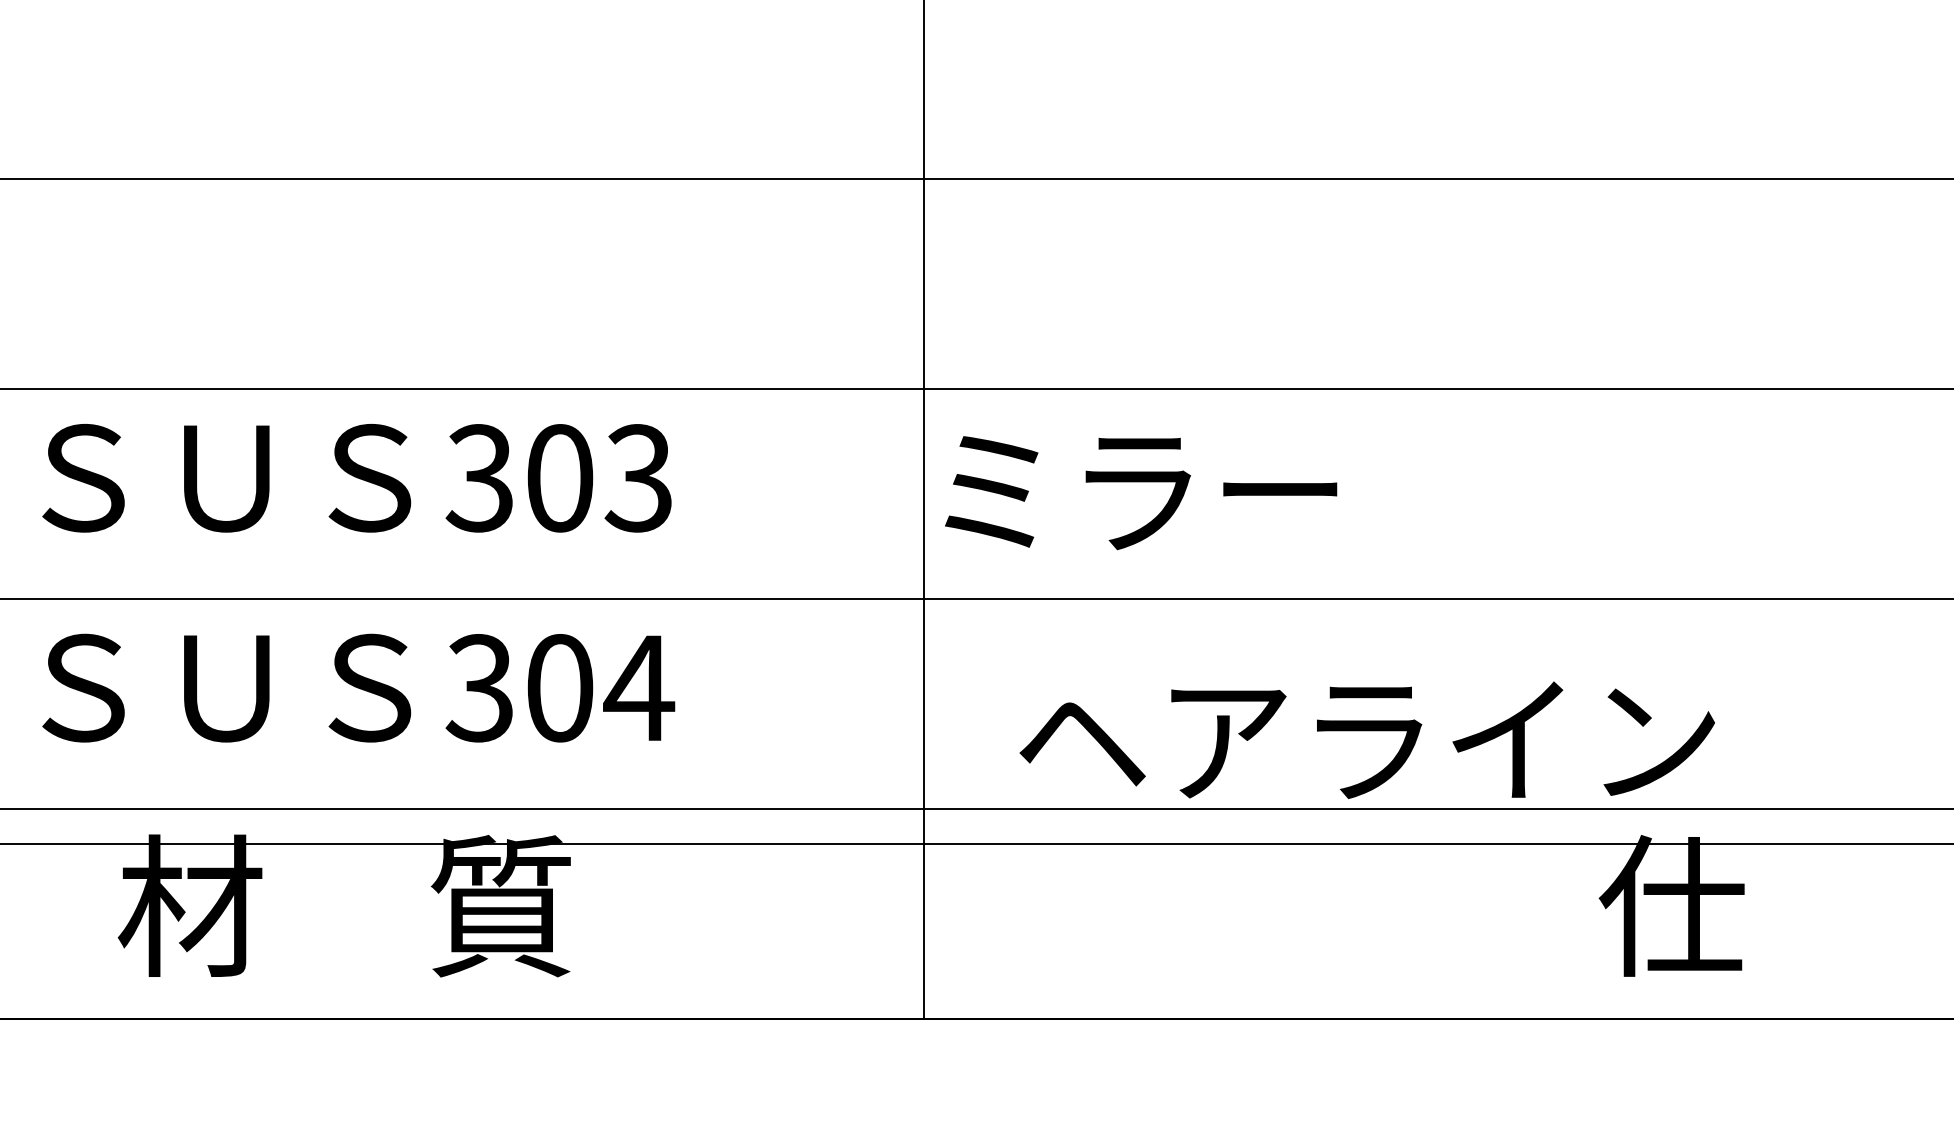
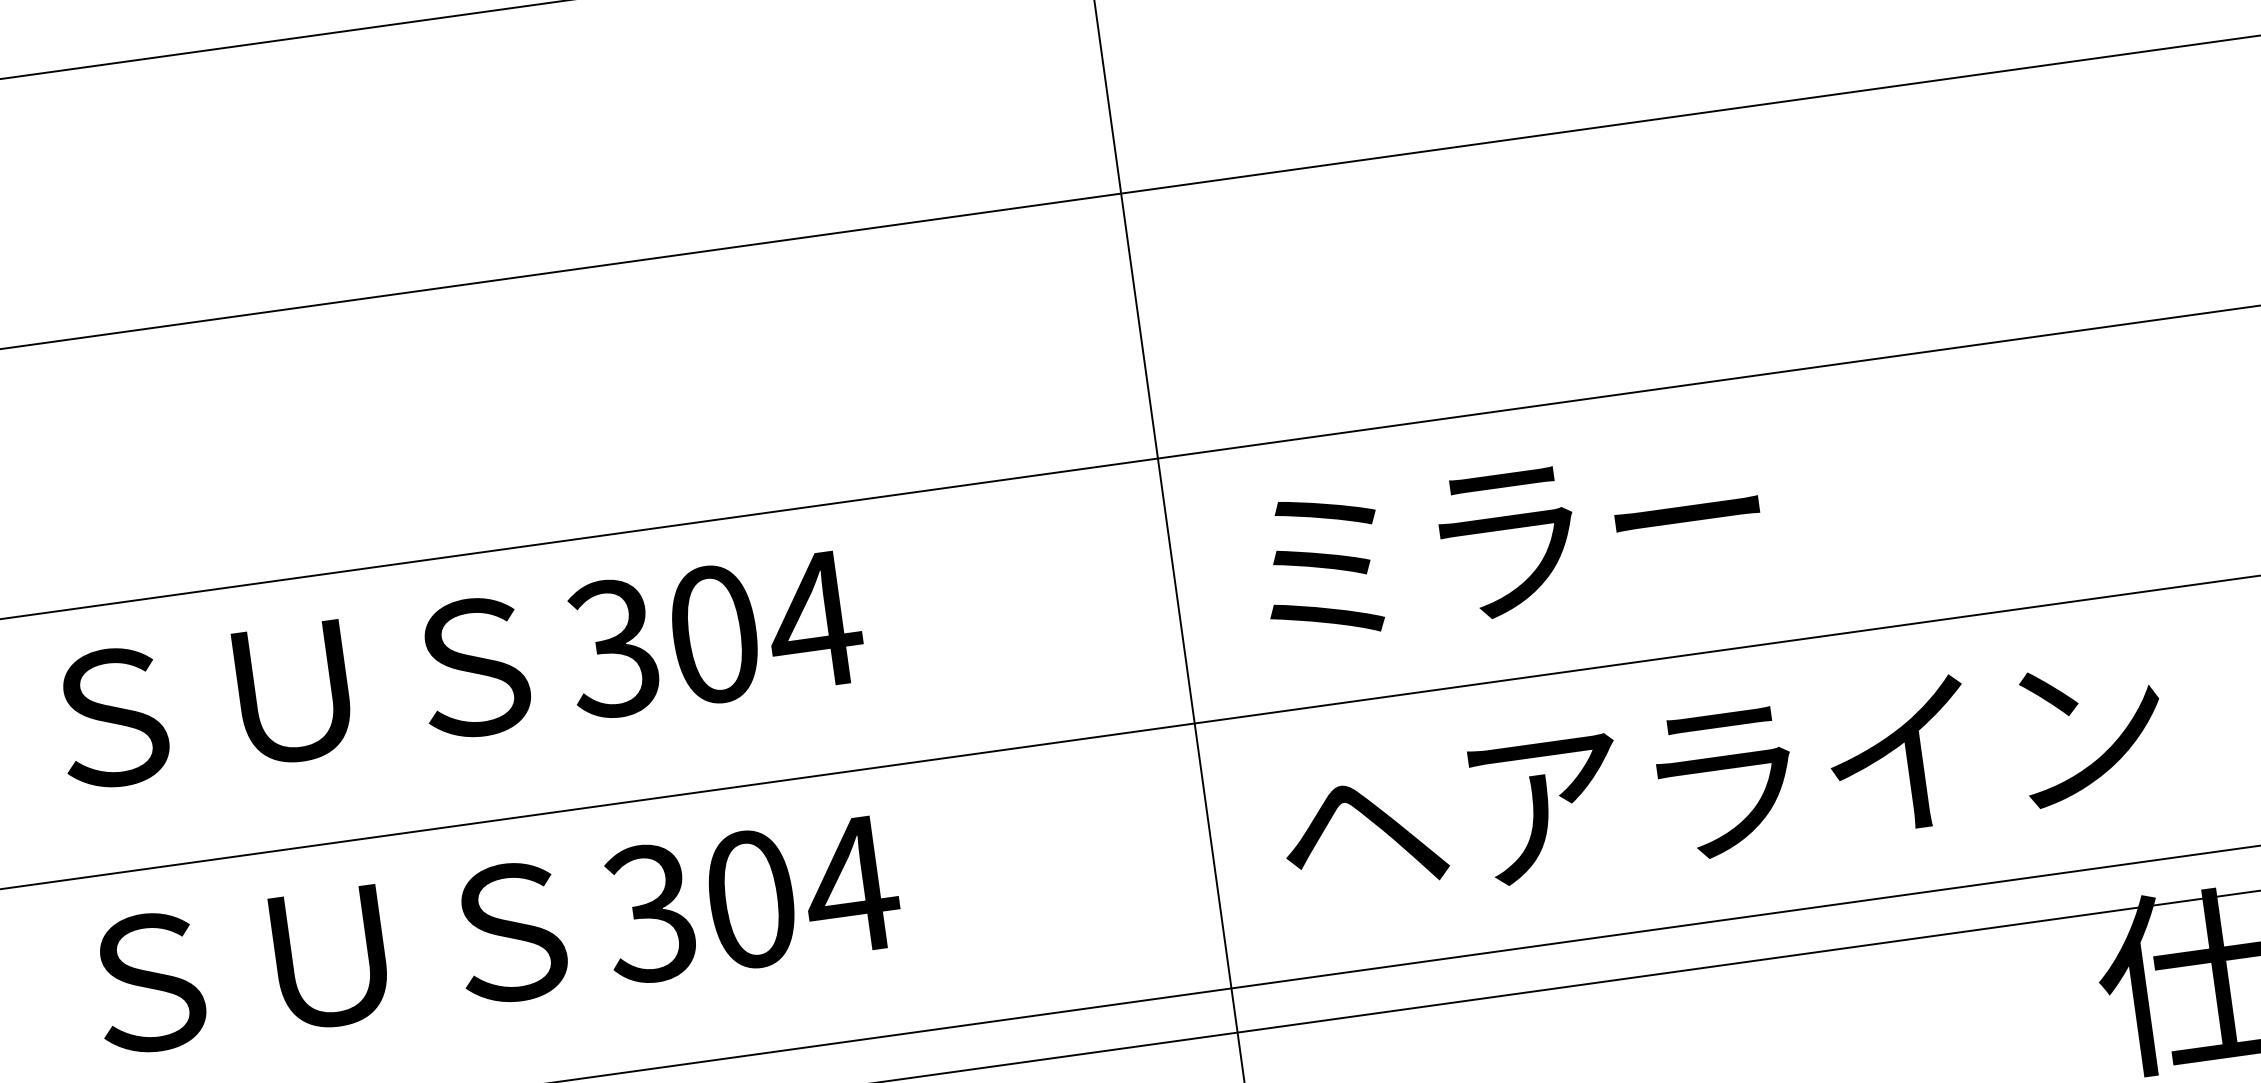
text: (639, 478) -> (814, 620), 303 -> 304
text: (1141, 493) -> (1512, 543), moved
text: (1366, 739) -> (1721, 780), moved

